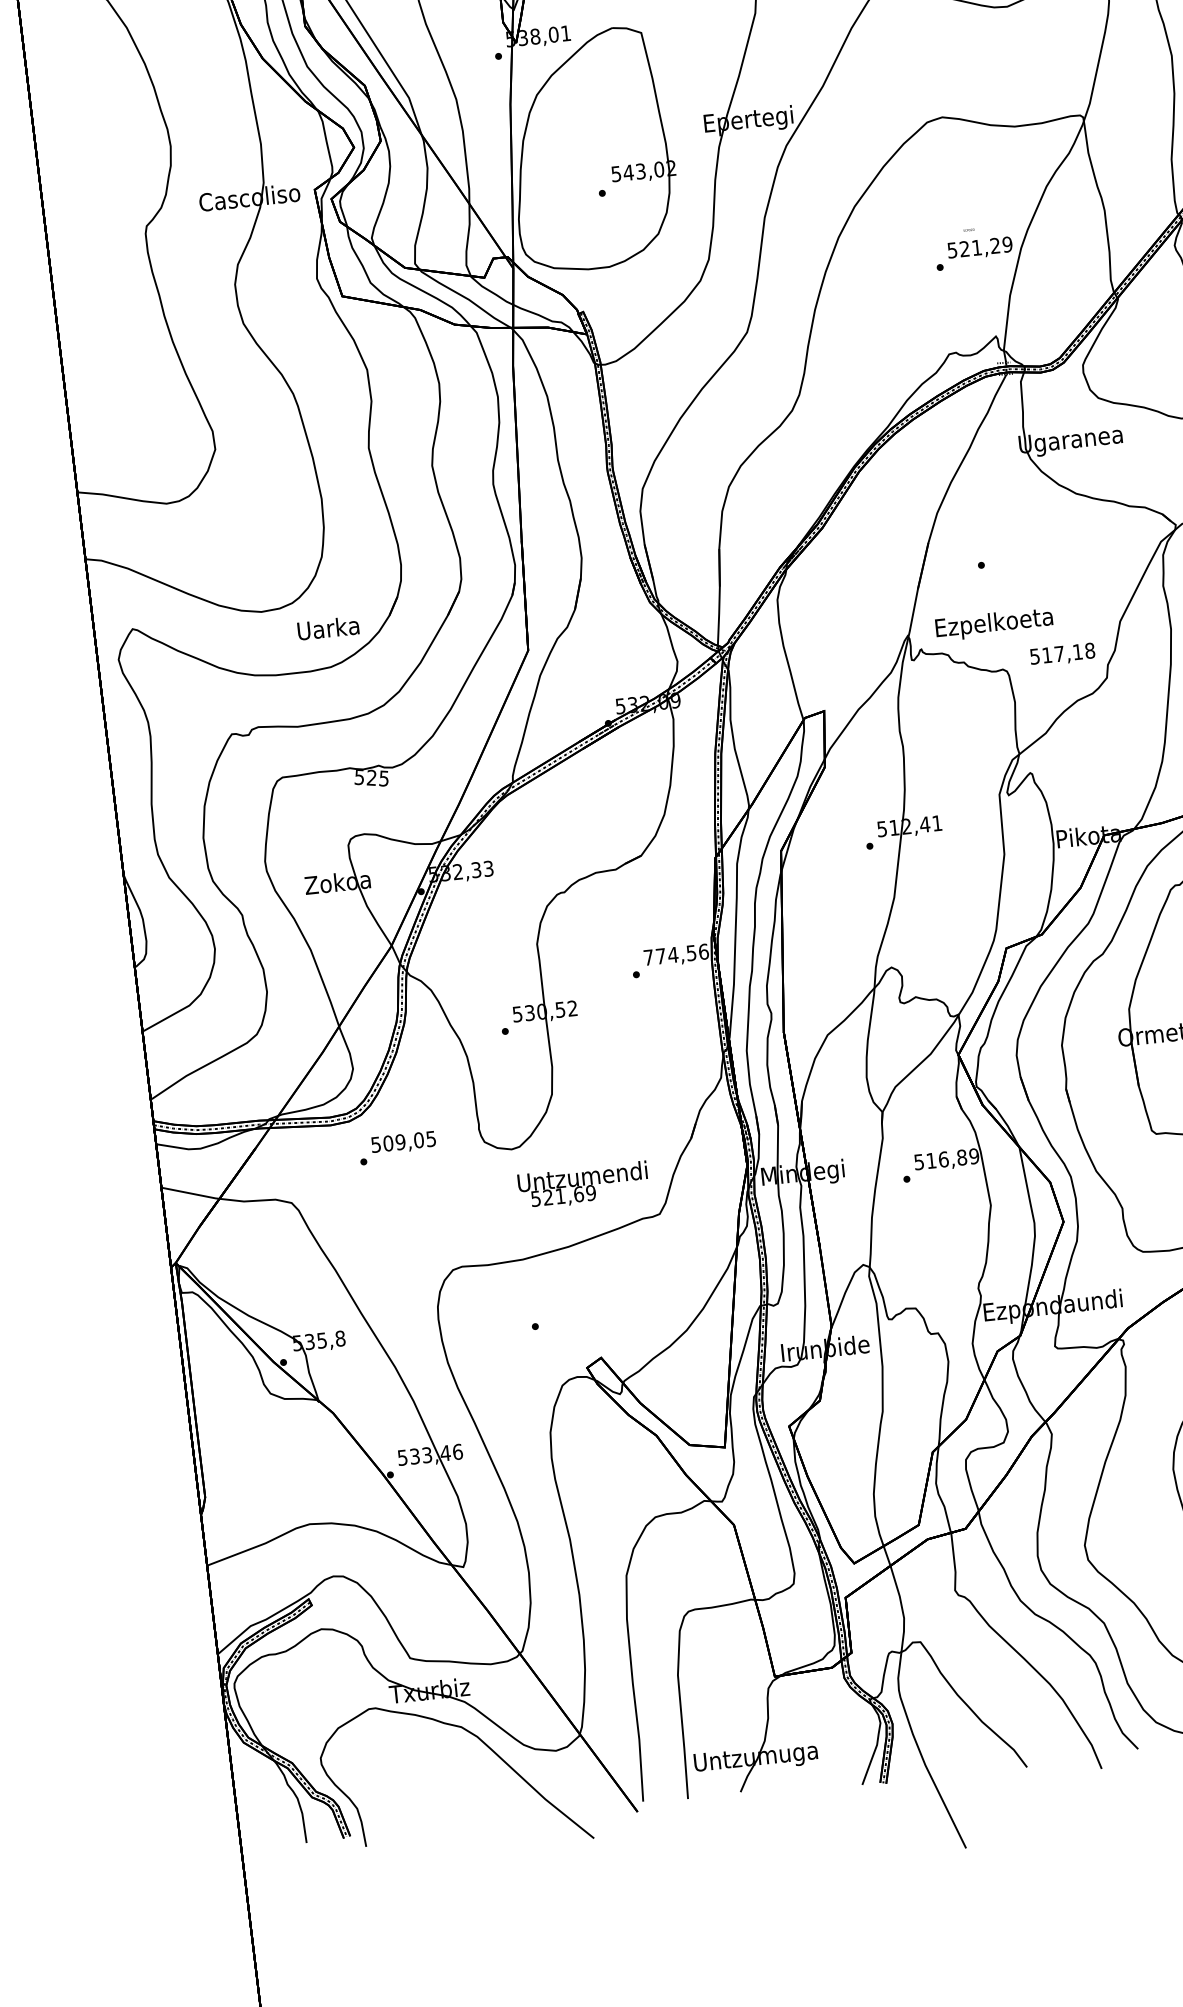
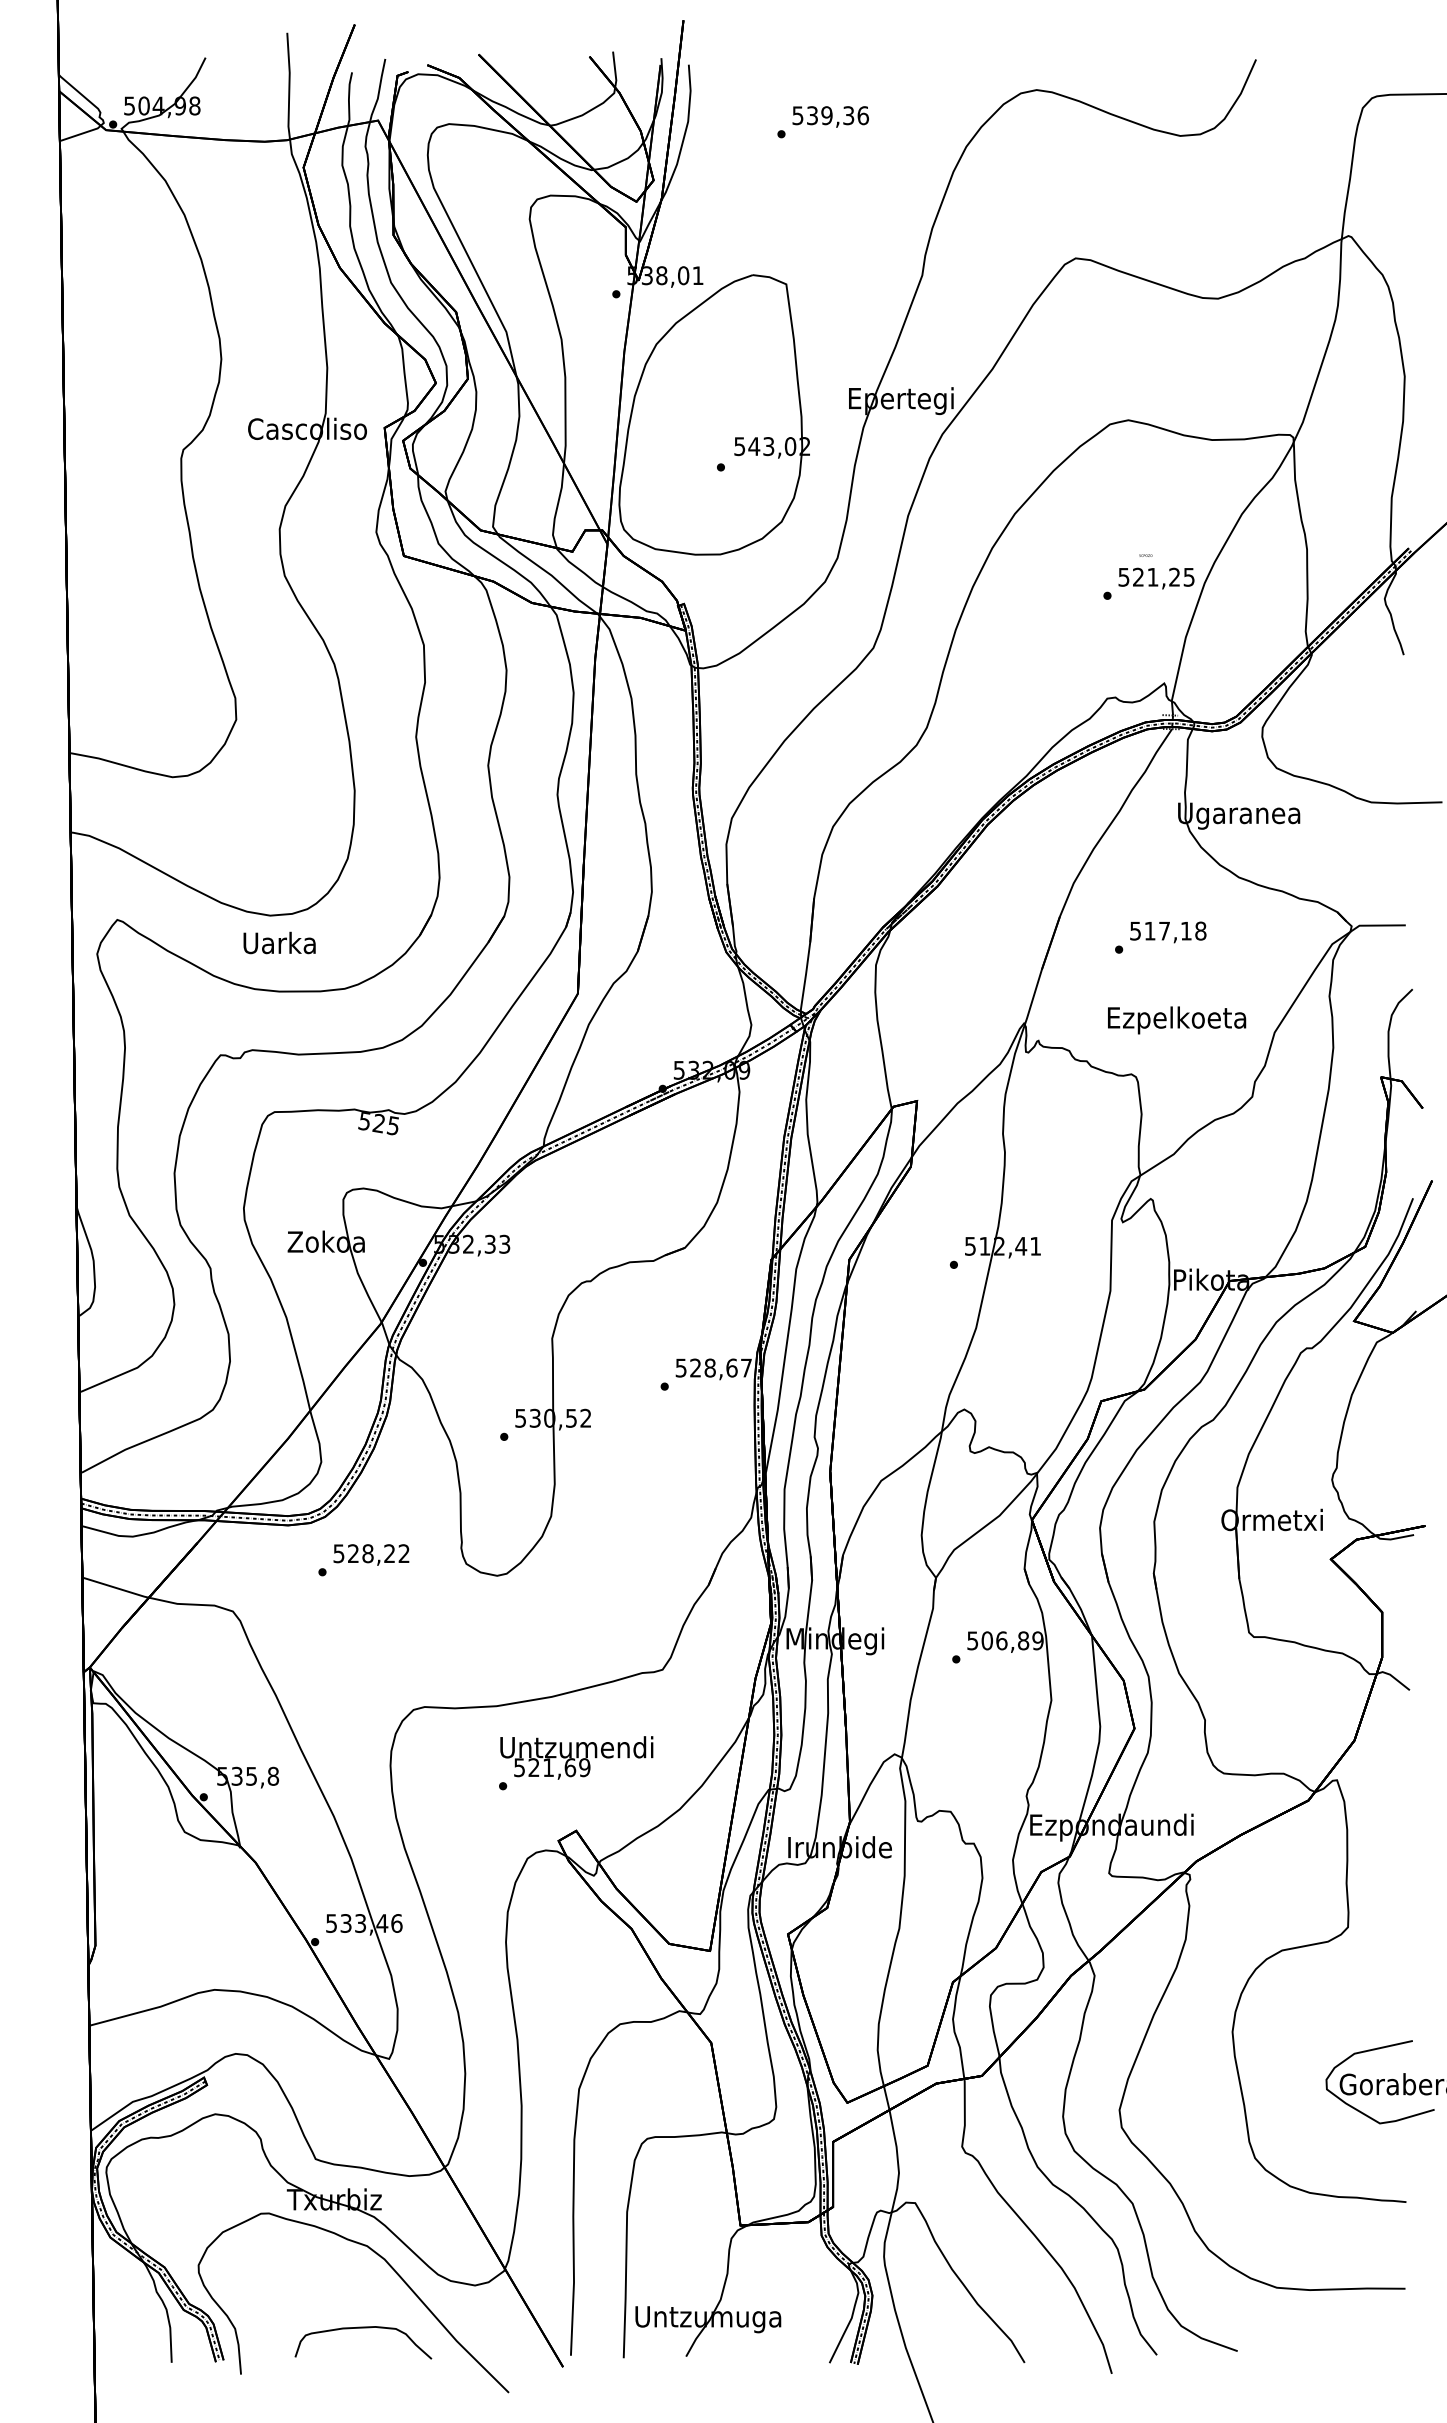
text: (1006, 243) -> (1188, 576), 521,29 -> 521,25
text: (994, 624) -> (1177, 1020), moved
text: (328, 627) -> (279, 942), moved
text: (1062, 654) -> (1168, 932), moved
text: (675, 954) -> (713, 1367), 774,56 -> 528,67
text: (409, 1141) -> (378, 1553), 509,05 -> 528,22
text: (930, 1160) -> (986, 1640), 516,89 -> 506,89
text: (583, 1185) -> (576, 1757), moved
curve: (465, 1797) -> (363, 2328), added

